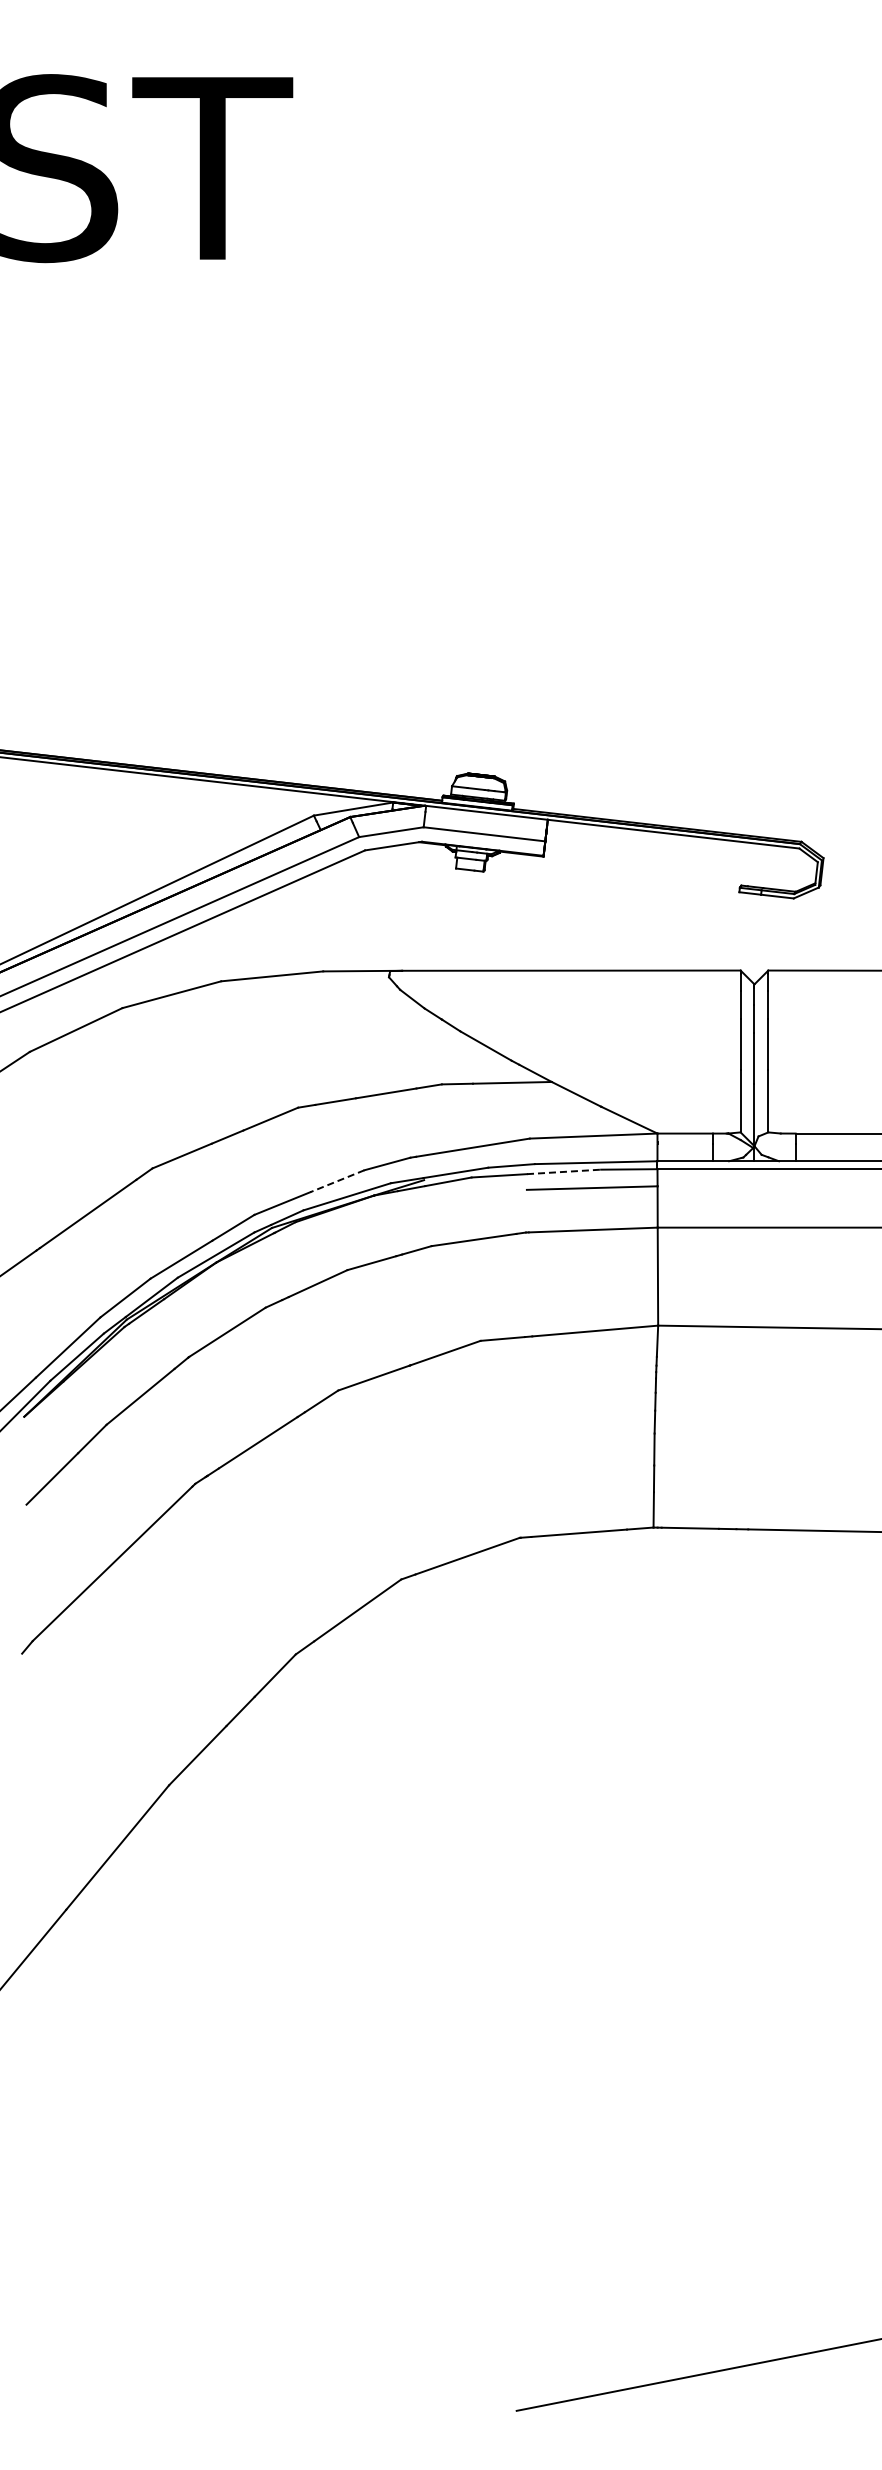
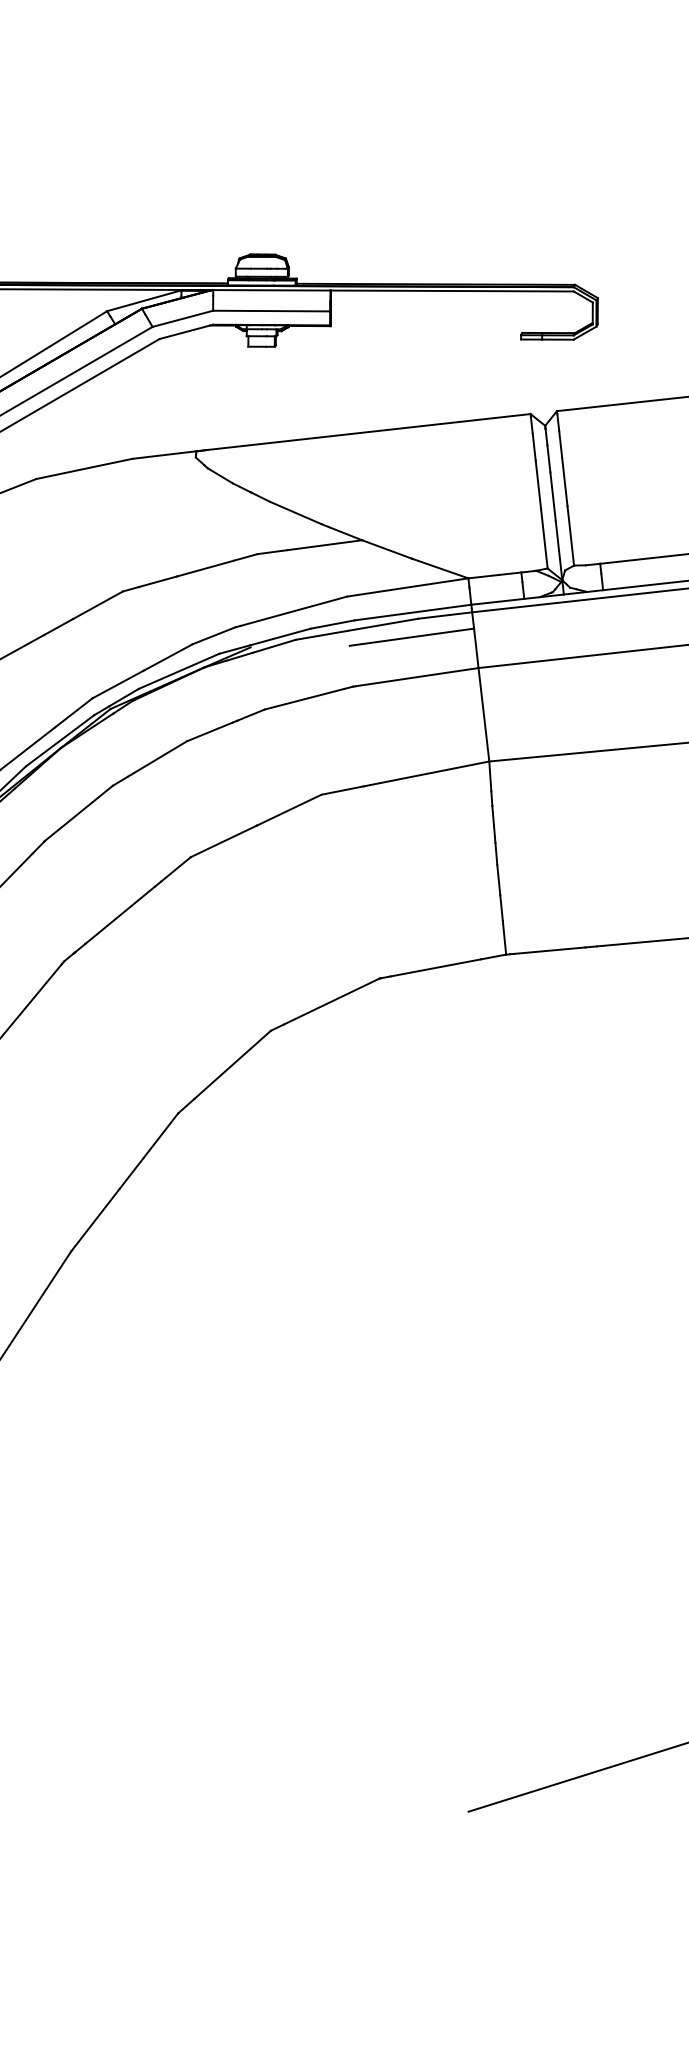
line: (564, 1171) -> (383, 624), dashed -> solid
line: (336, 1181) -> (167, 657), dashed -> solid

